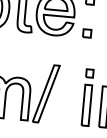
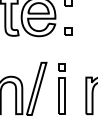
part: (87, 97) -> (61, 88), moved

